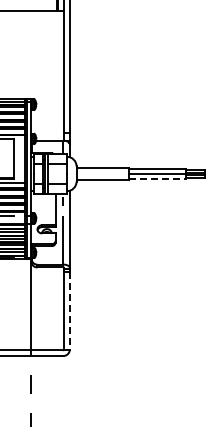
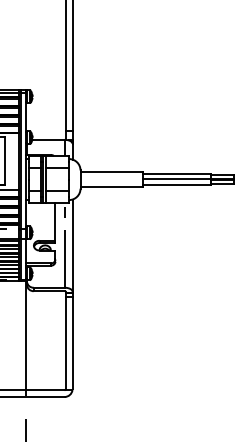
line: (157, 178) -> (177, 184), dashed -> solid
line: (69, 310) -> (72, 342), dashed -> solid

